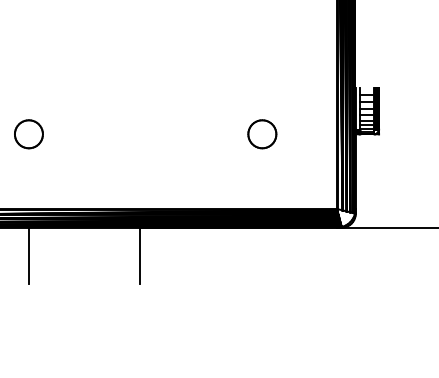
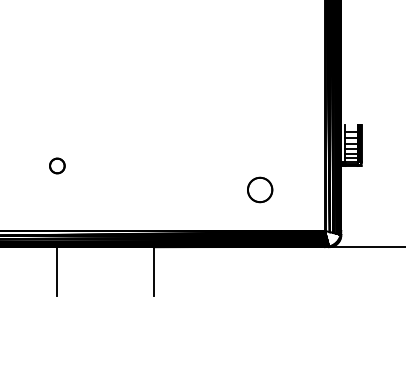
part: (29, 133) -> (57, 165), size x0.6
part: (262, 133) -> (260, 189), moved

